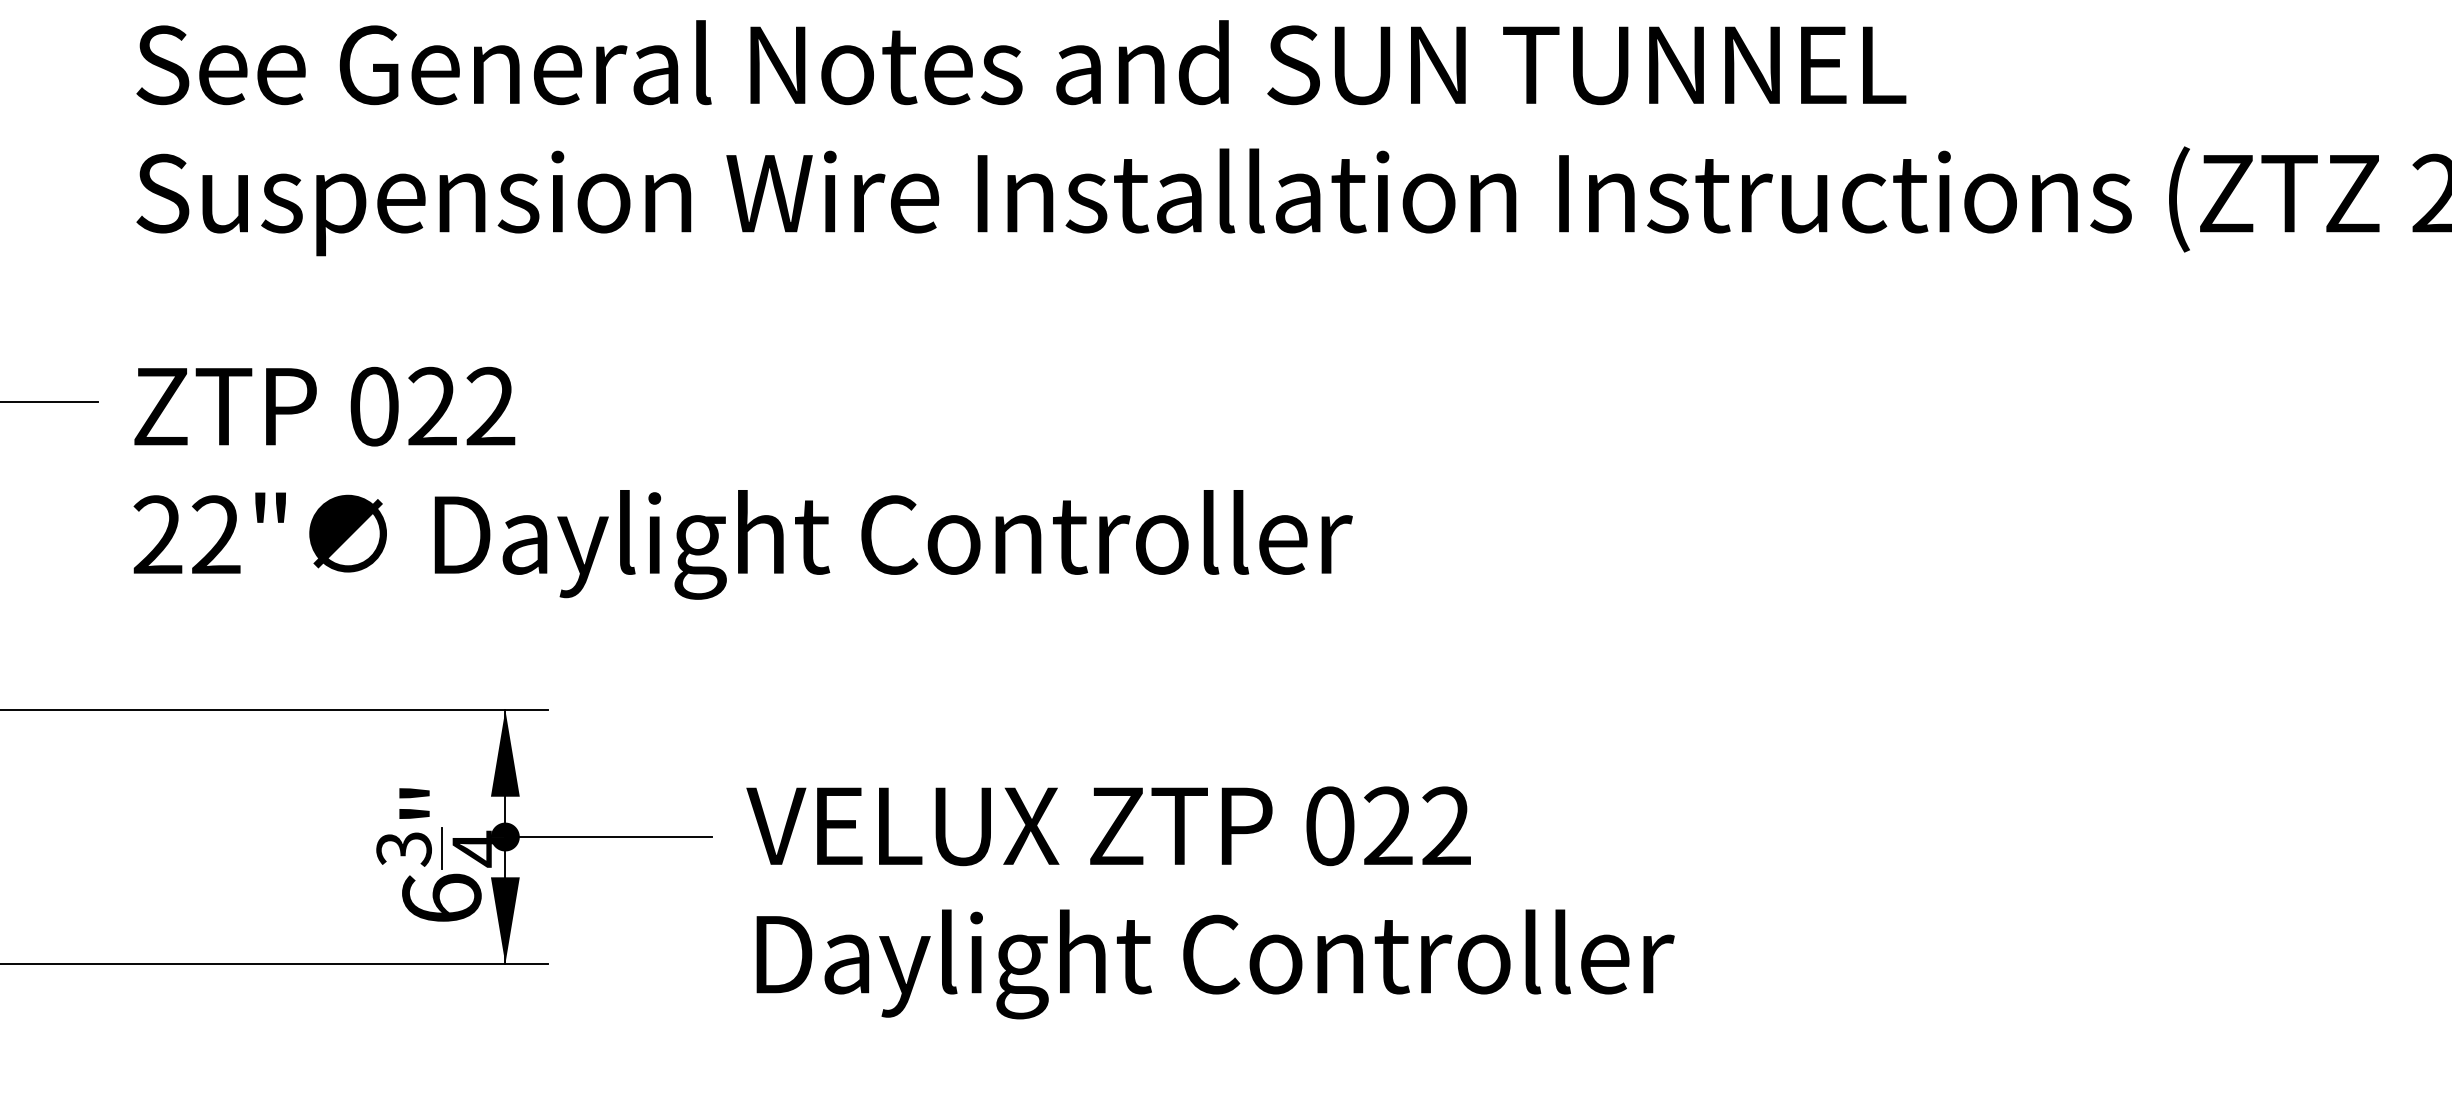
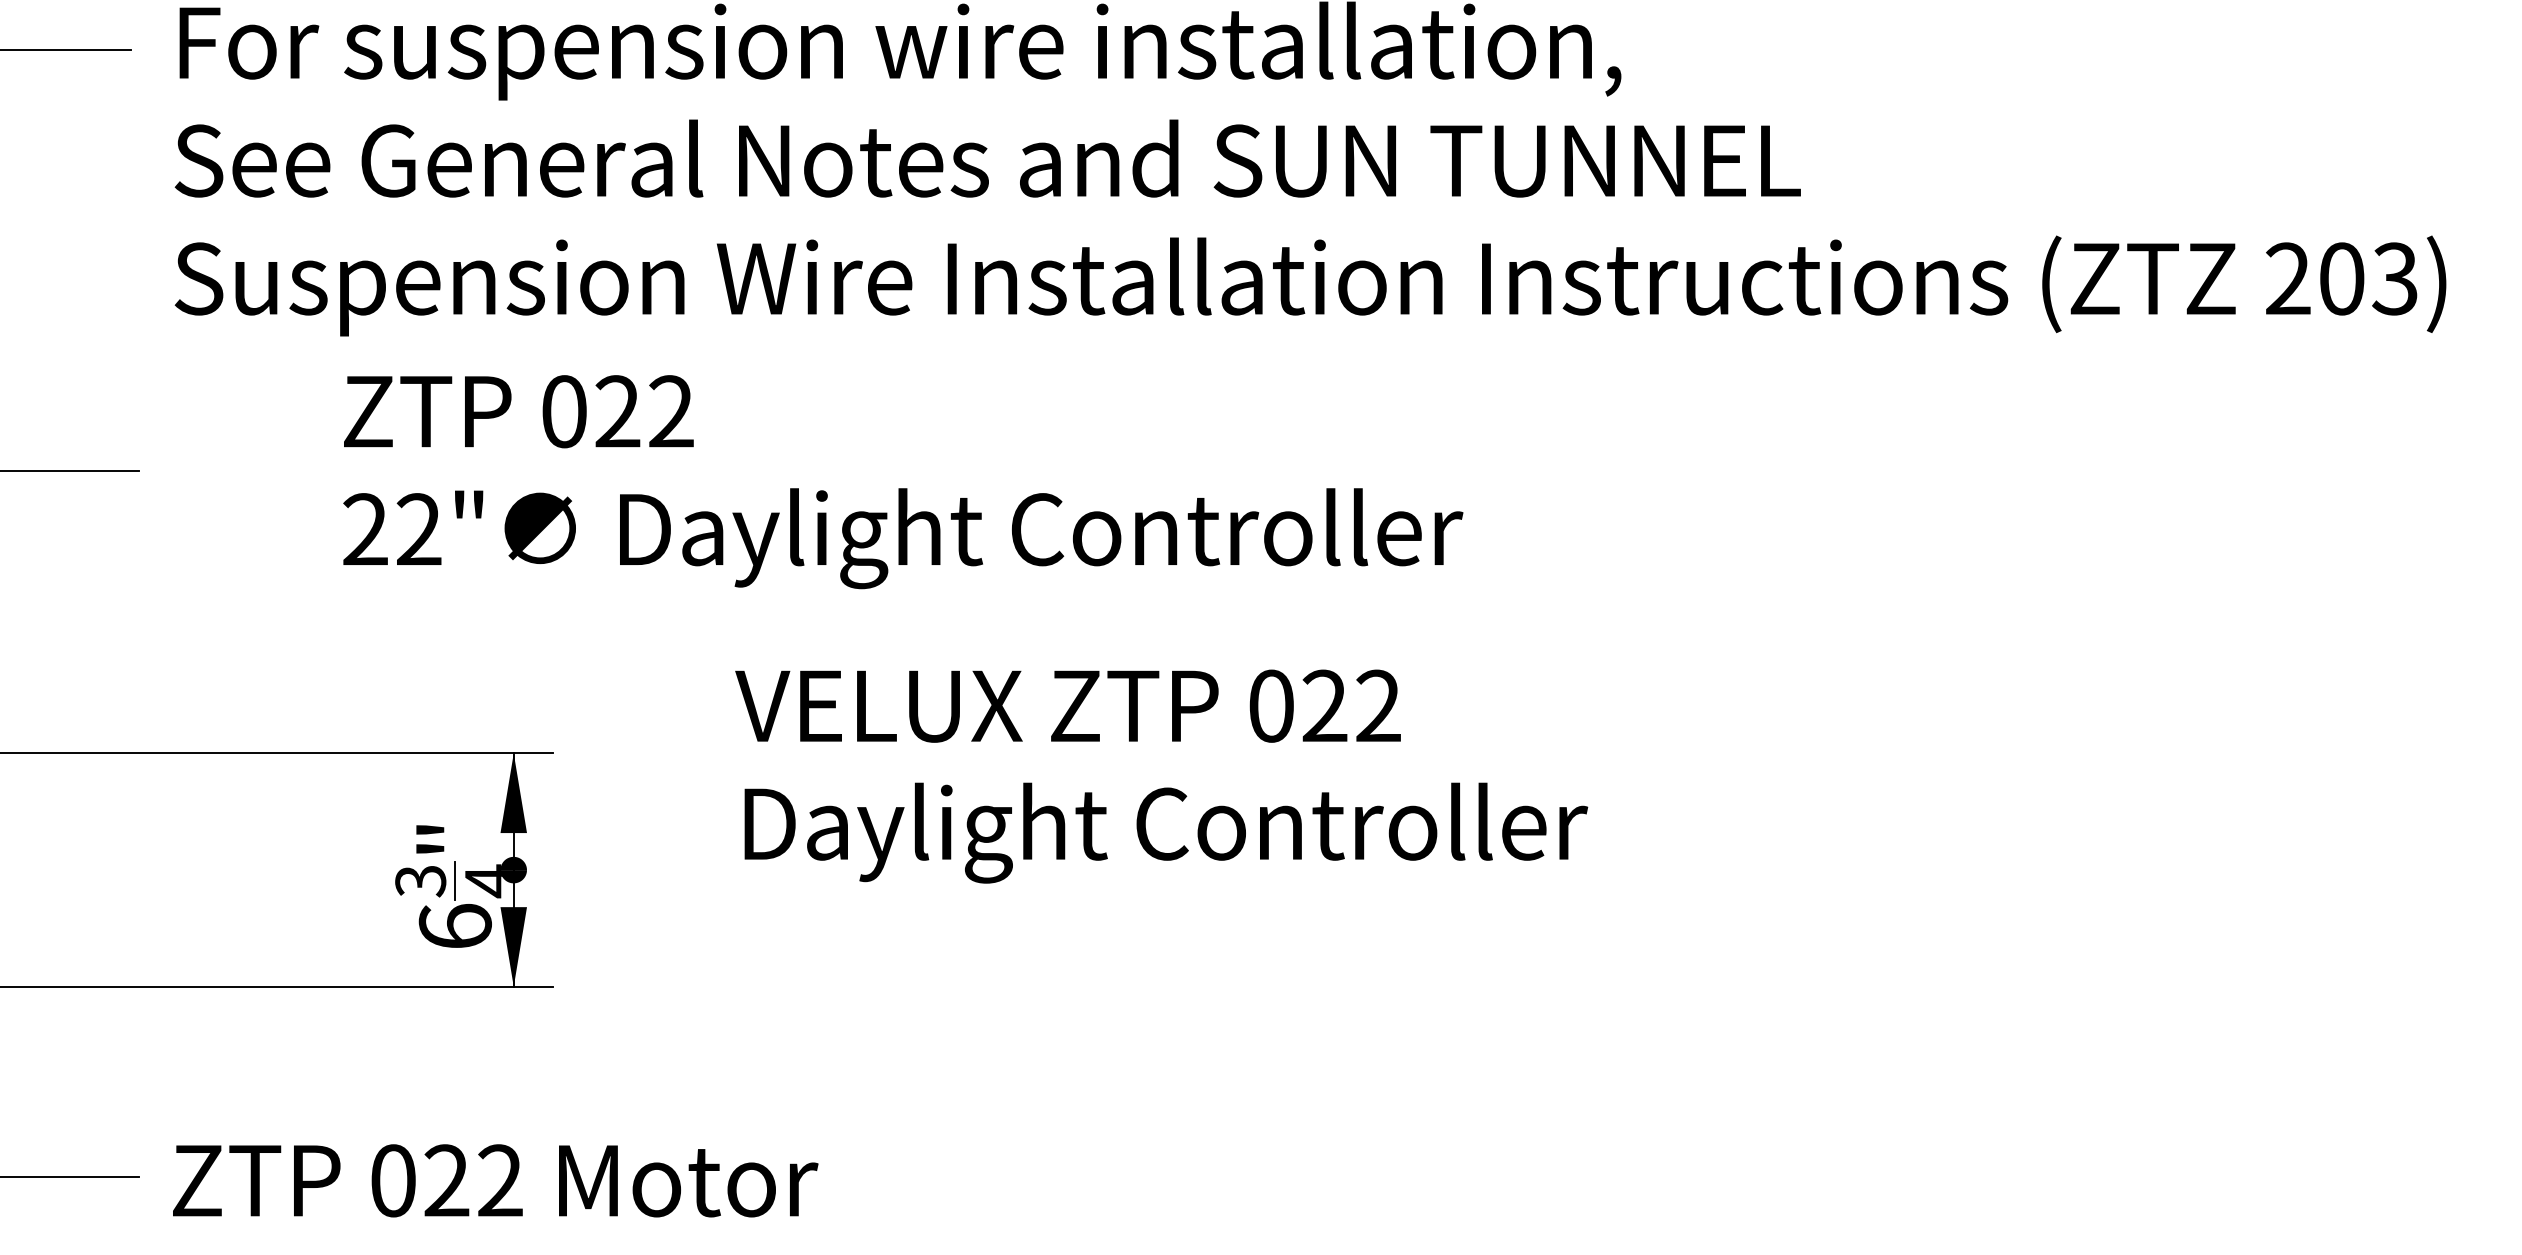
text: (743, 483) -> (903, 482), moved
line: (608, 837) -> (608, 870), removed
text: (1210, 902) -> (1161, 776), moved

